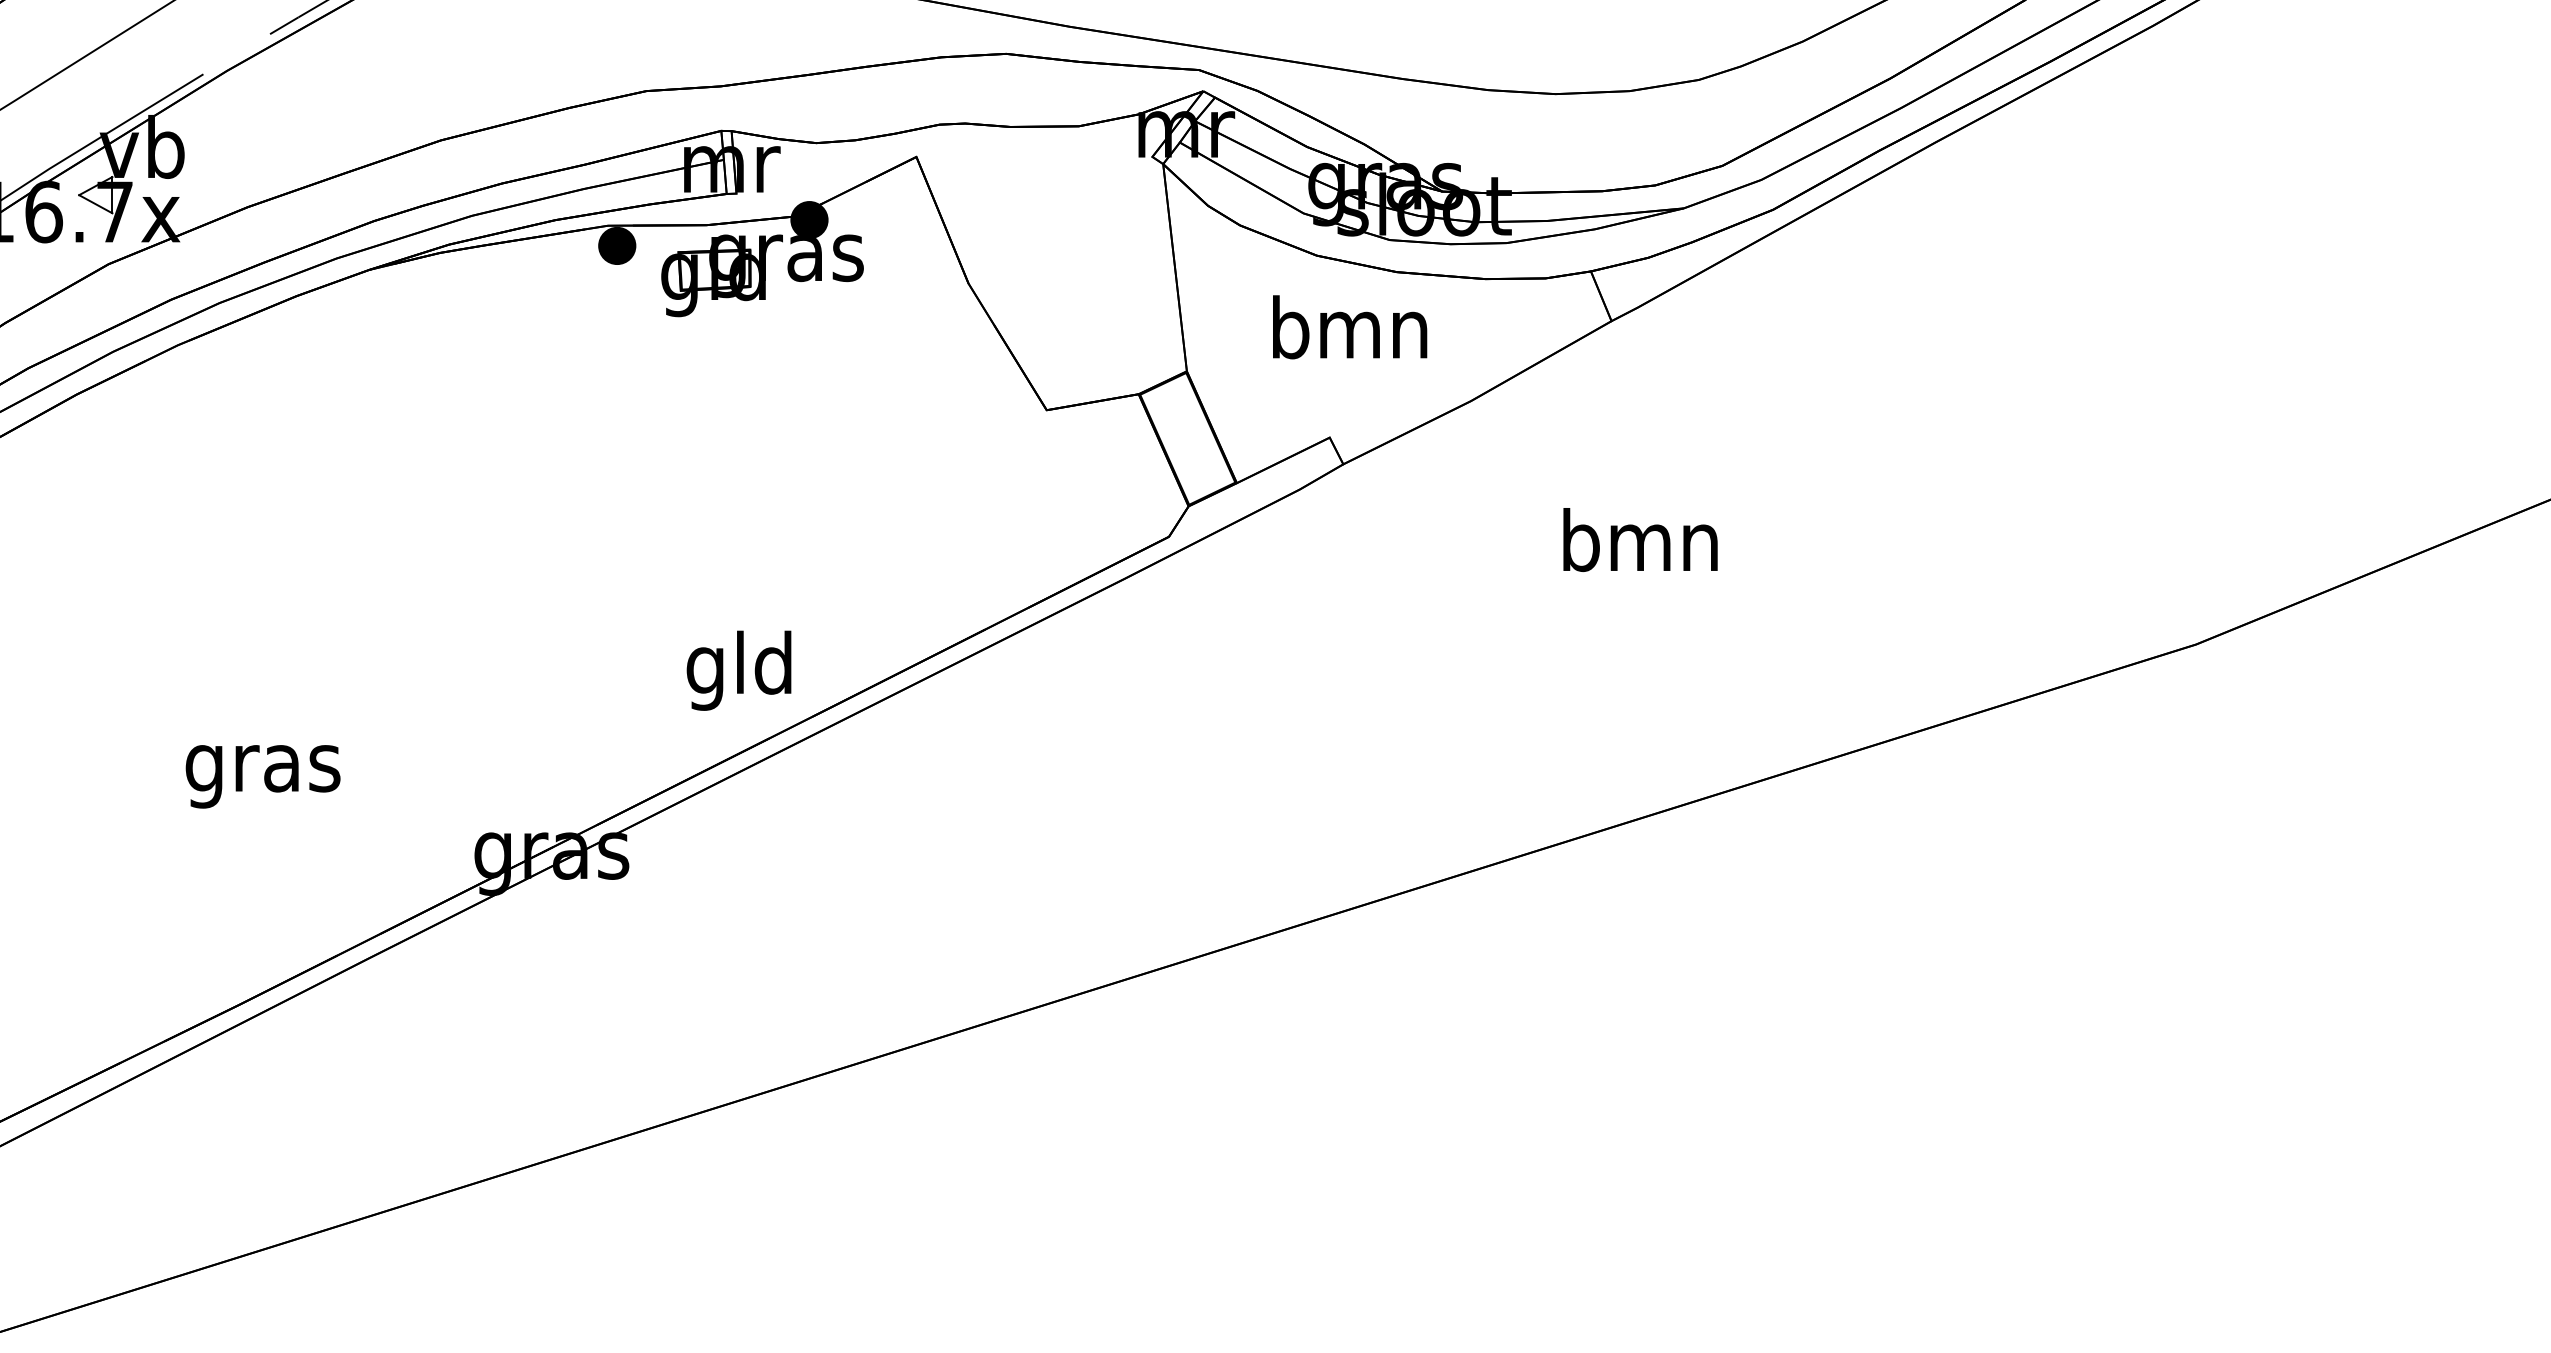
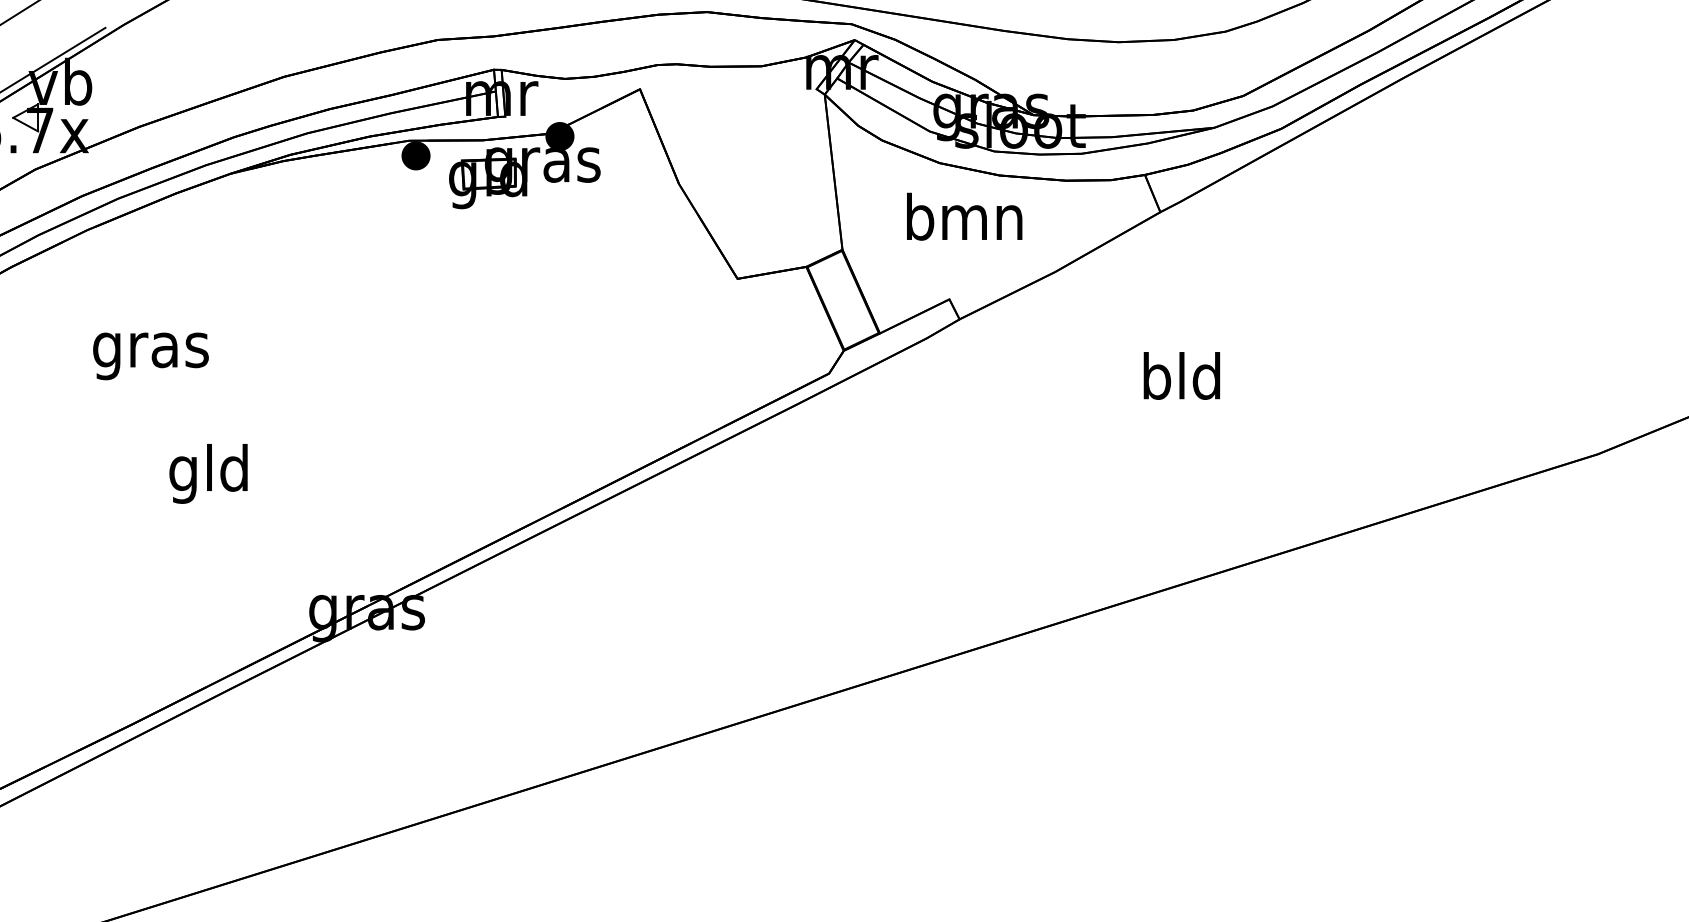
text: (1640, 540) -> (1182, 376), bmn -> bld
text: (738, 670) -> (208, 473), moved
text: (262, 776) -> (150, 356), moved

